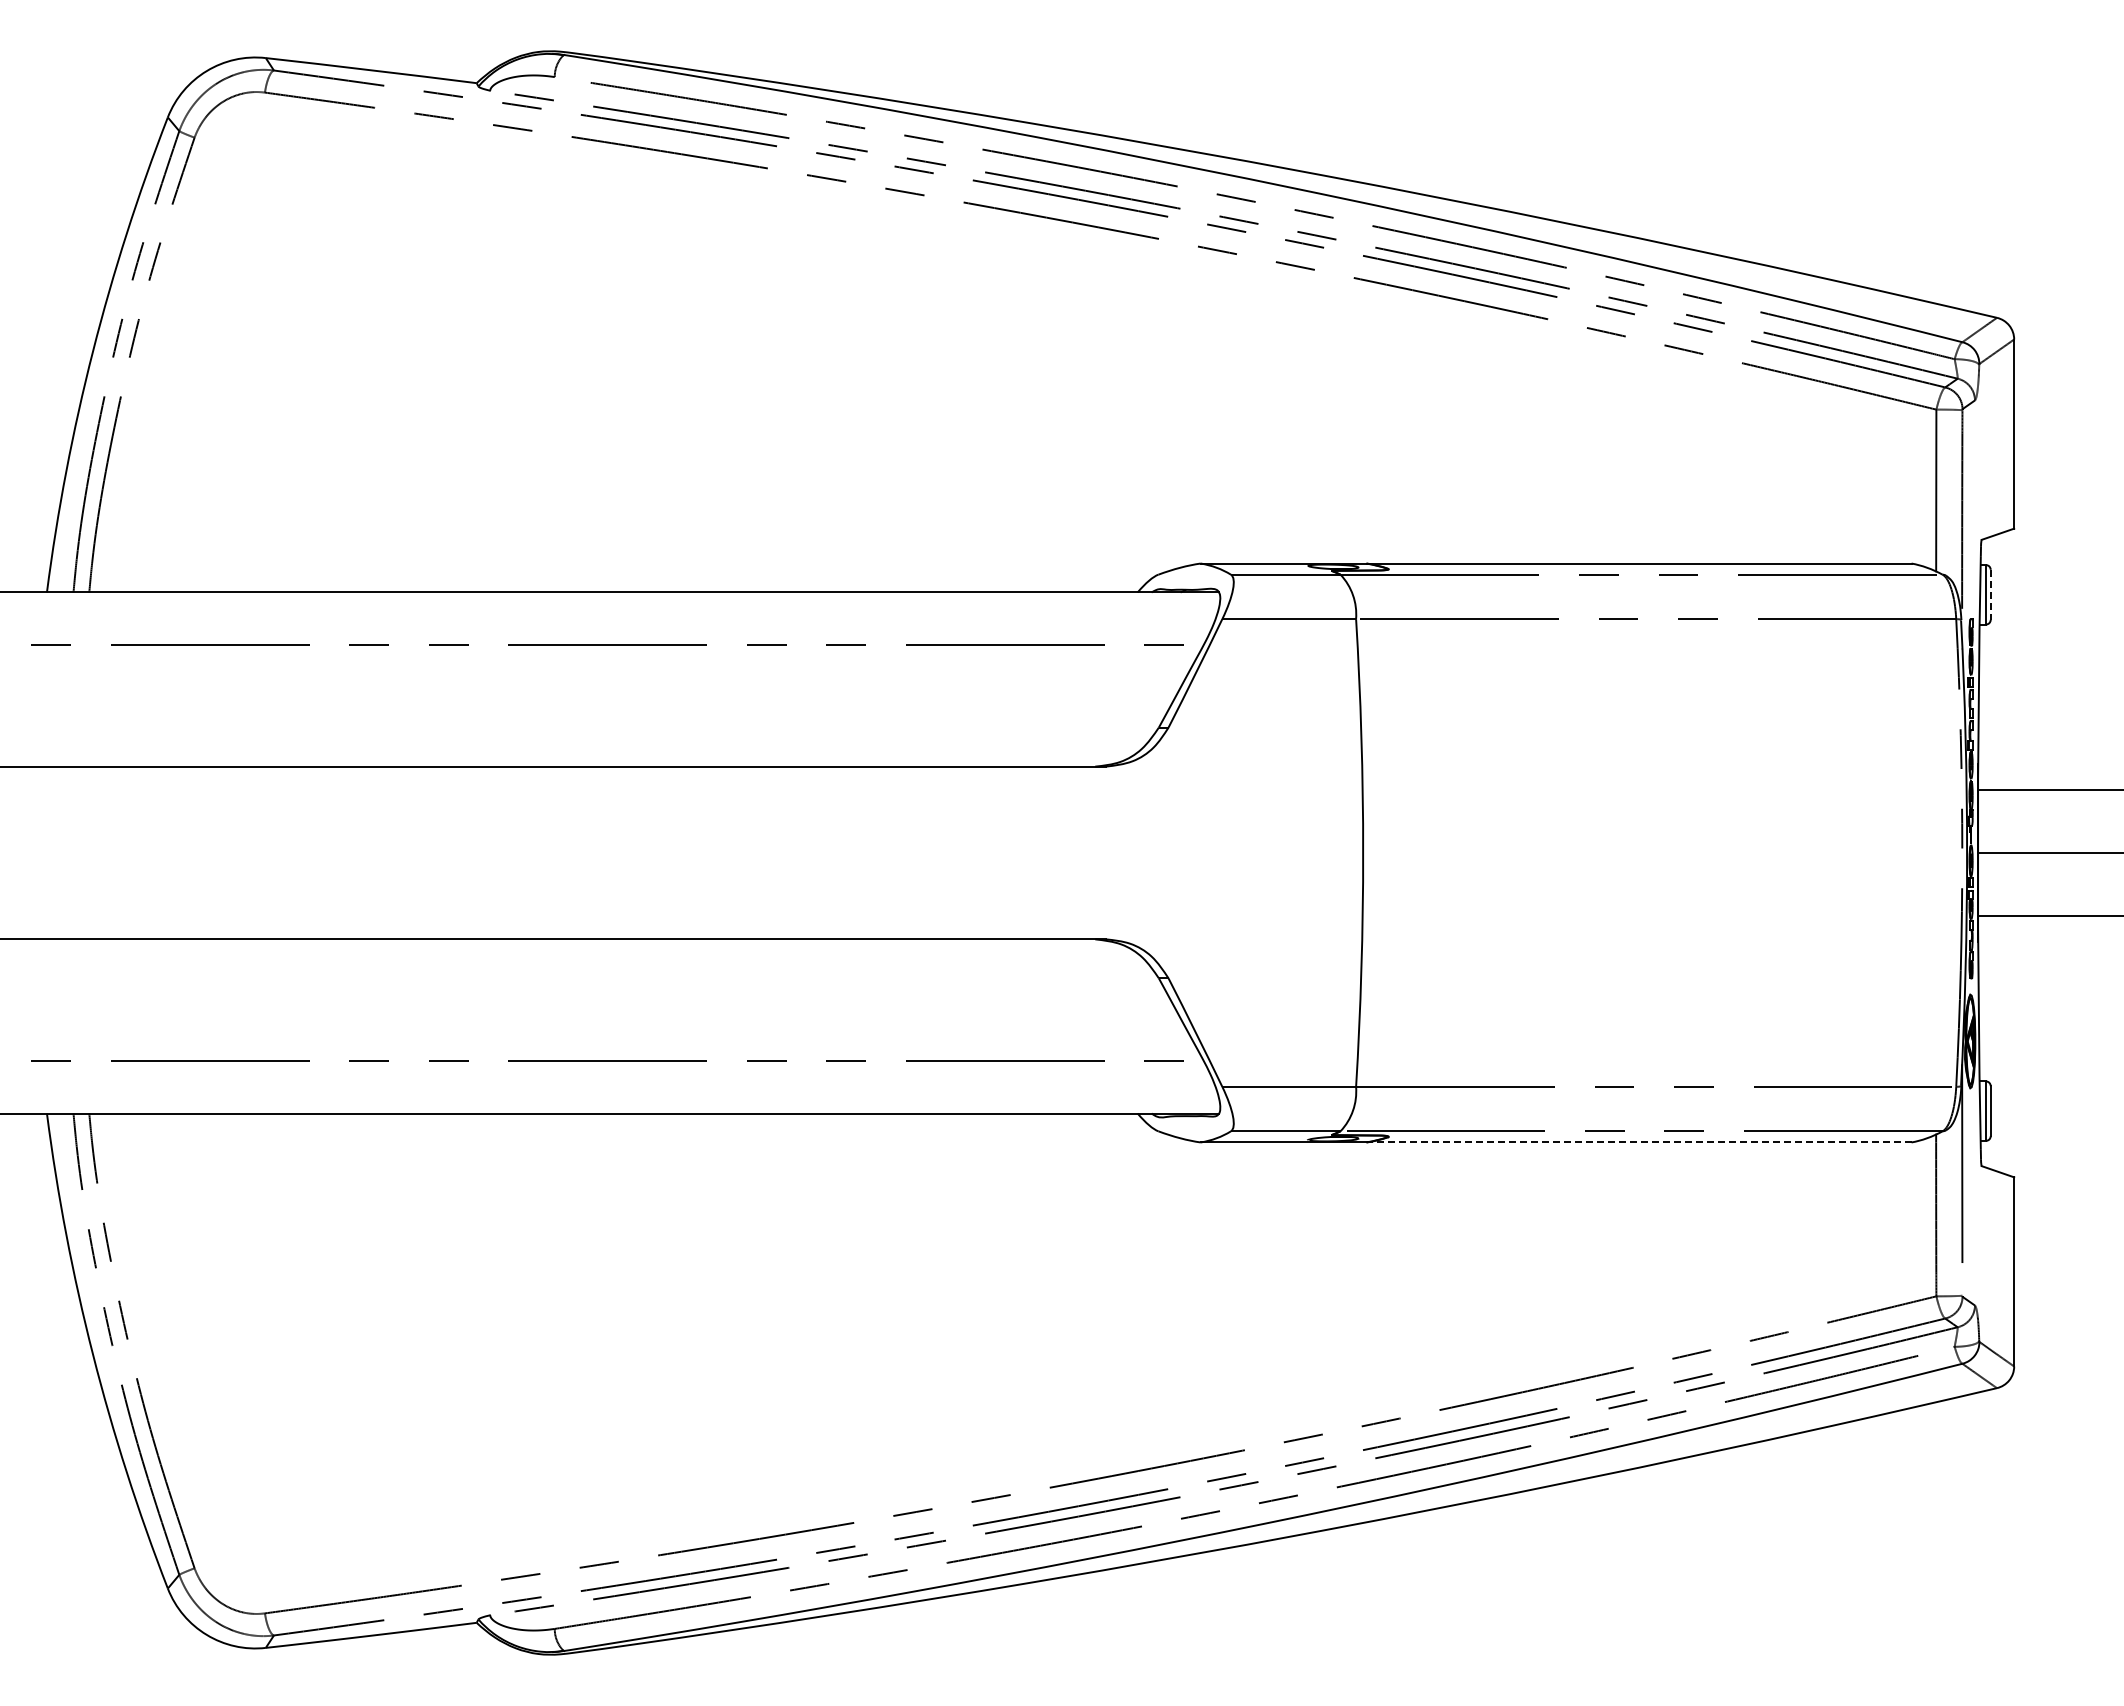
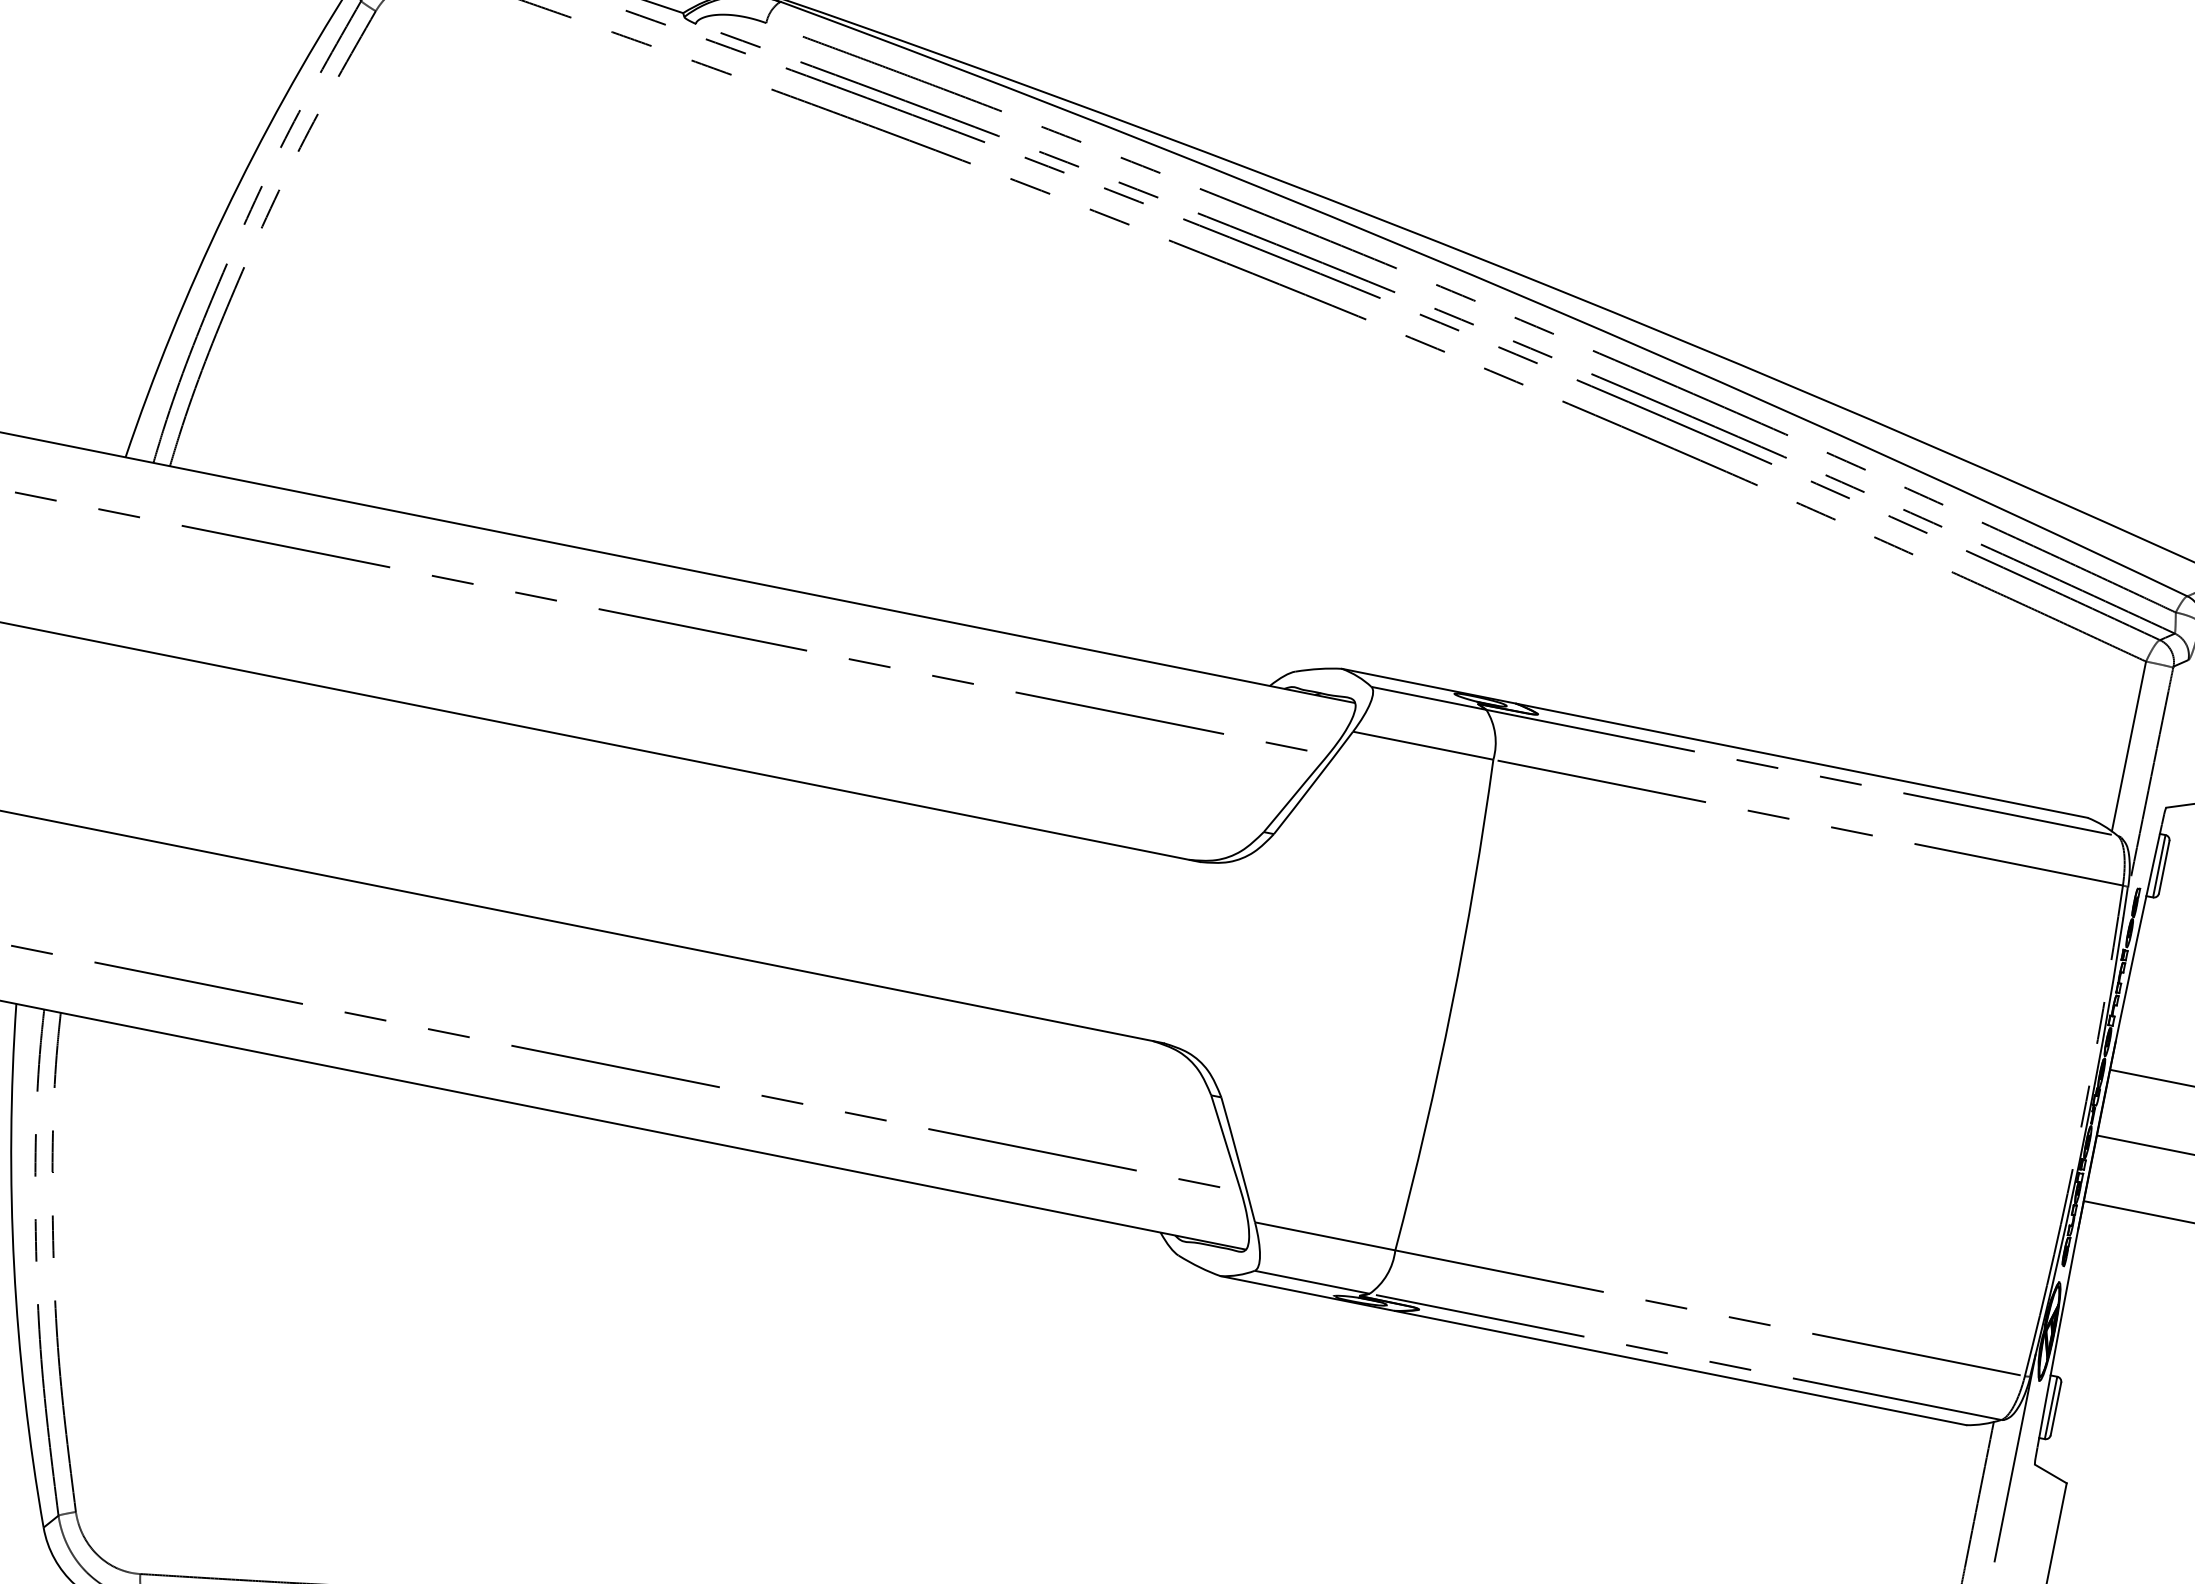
line: (1990, 595) -> (2163, 867), dashed -> solid
line: (1638, 1142) -> (1679, 1367), dashed -> solid

